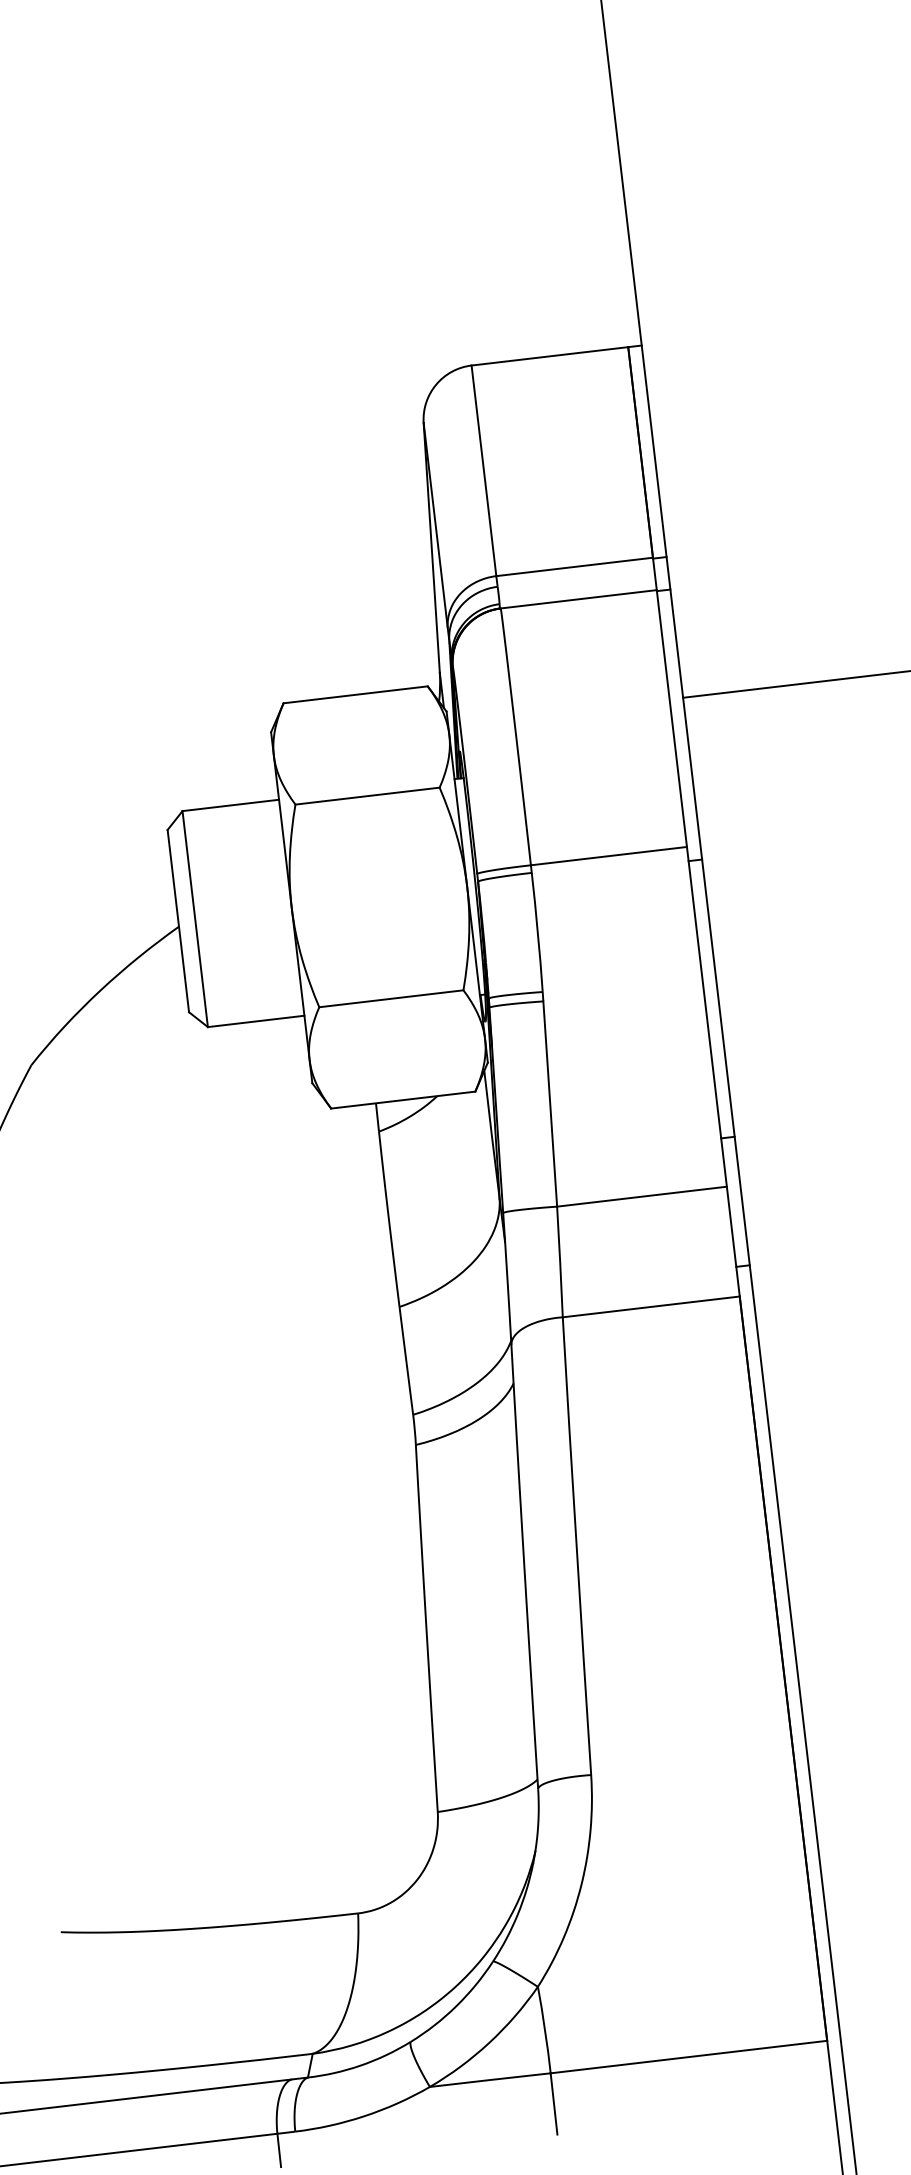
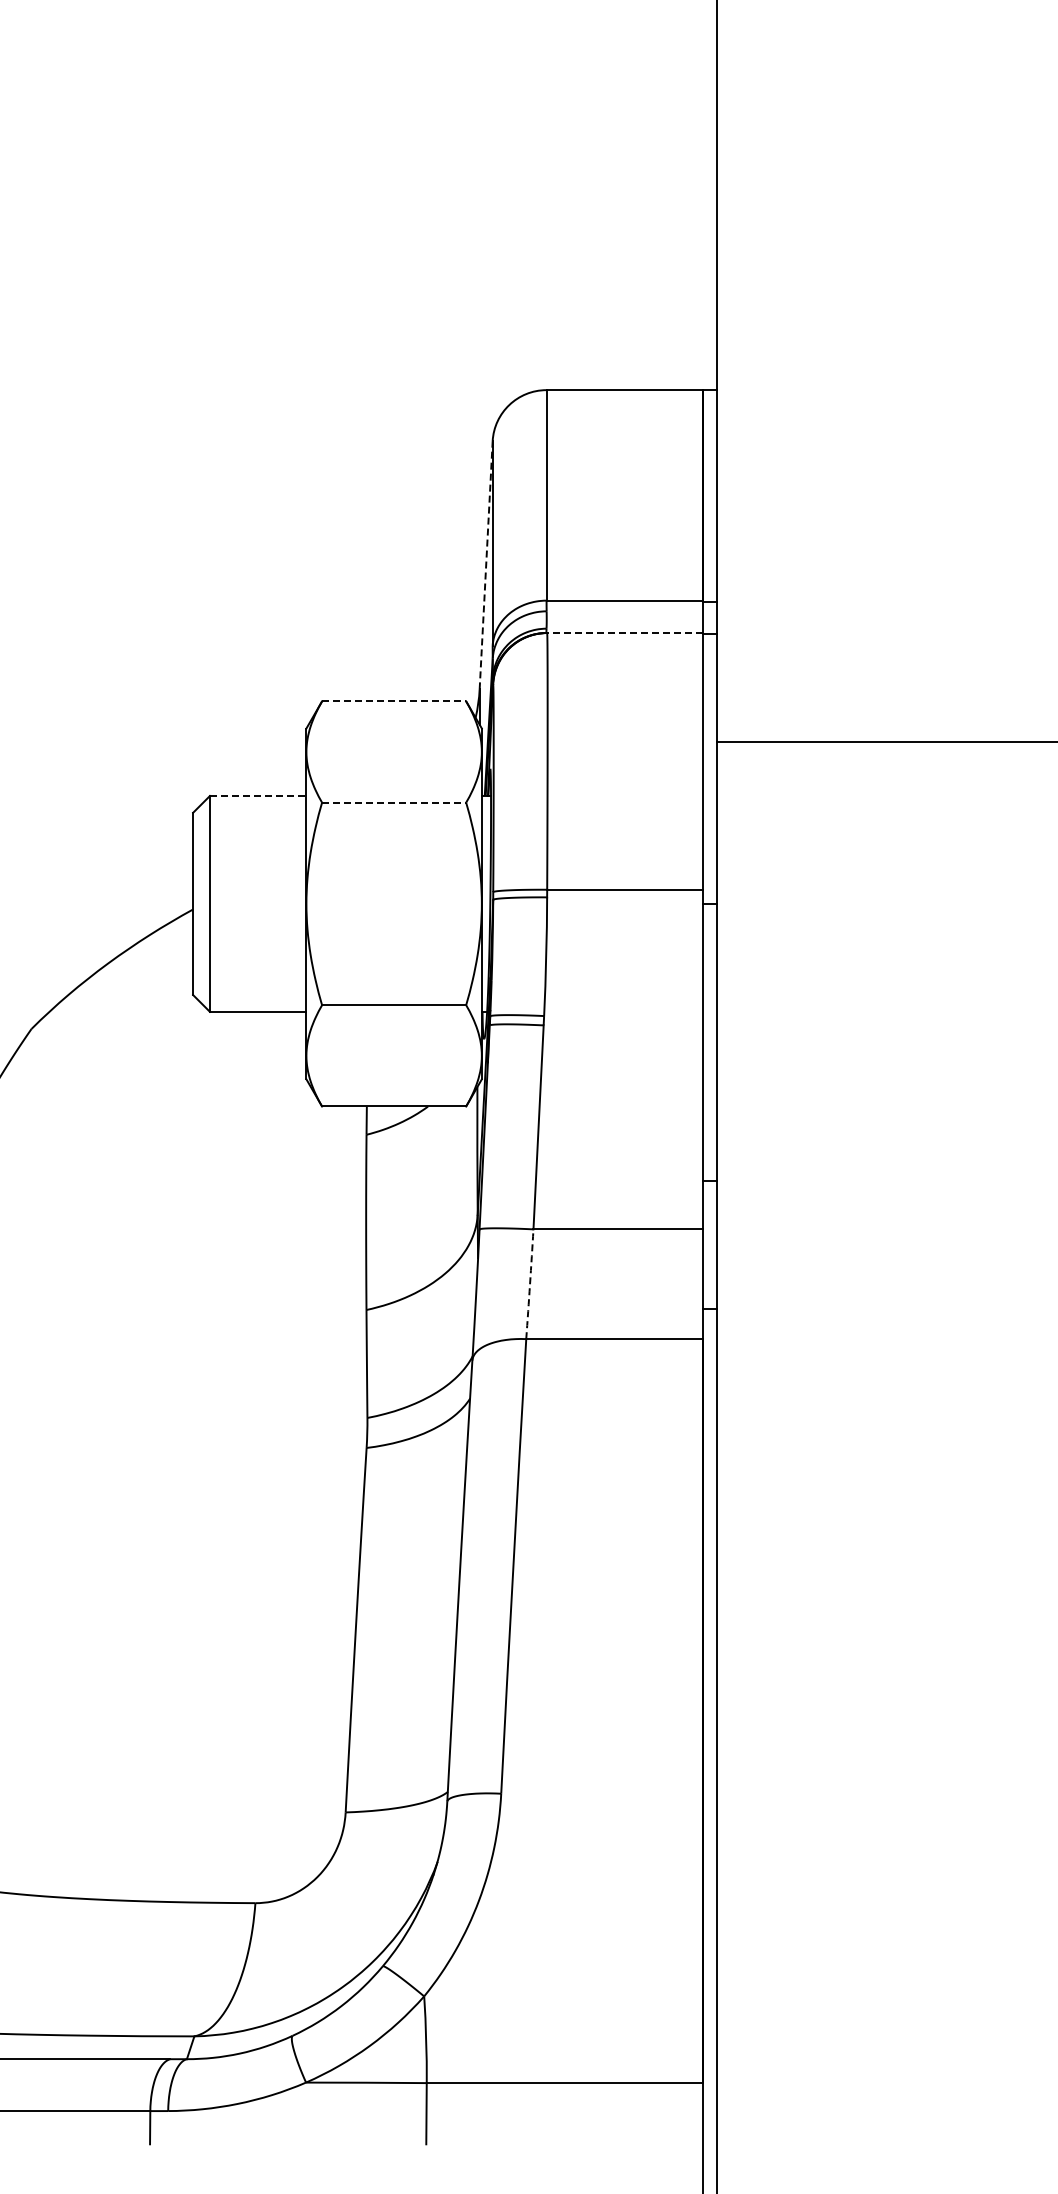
line: (431, 547) -> (486, 564), solid -> dashed
line: (578, 599) -> (624, 633), solid -> dashed
line: (356, 694) -> (394, 701), solid -> dashed
line: (367, 795) -> (394, 802), solid -> dashed
line: (231, 804) -> (258, 795), solid -> dashed
arc: (560, 1262) -> (530, 1284), solid -> dashed

